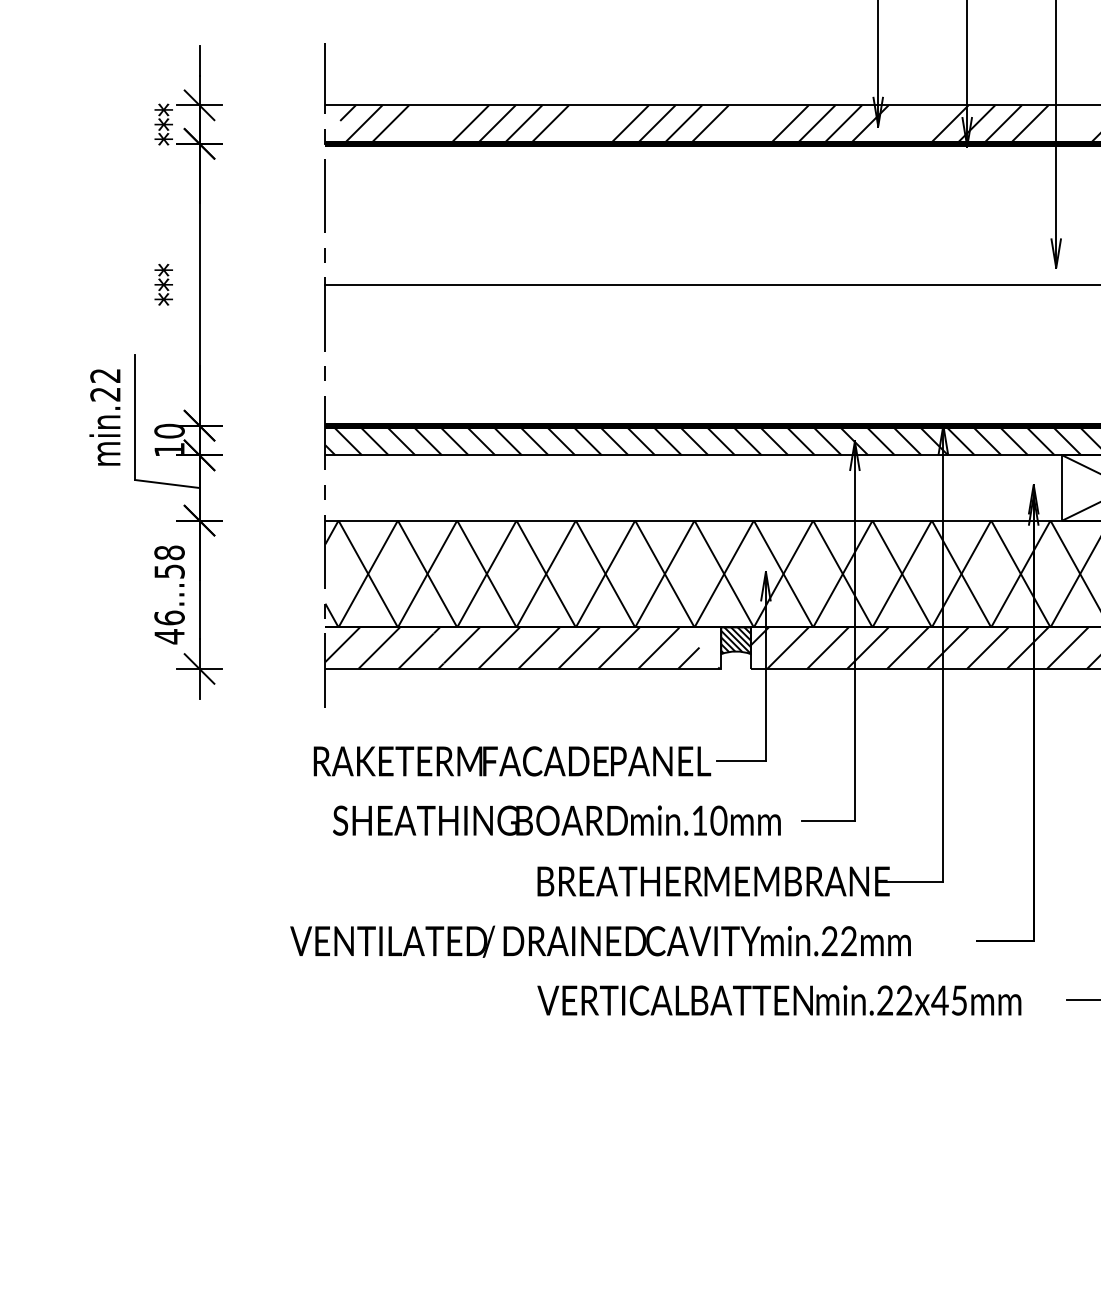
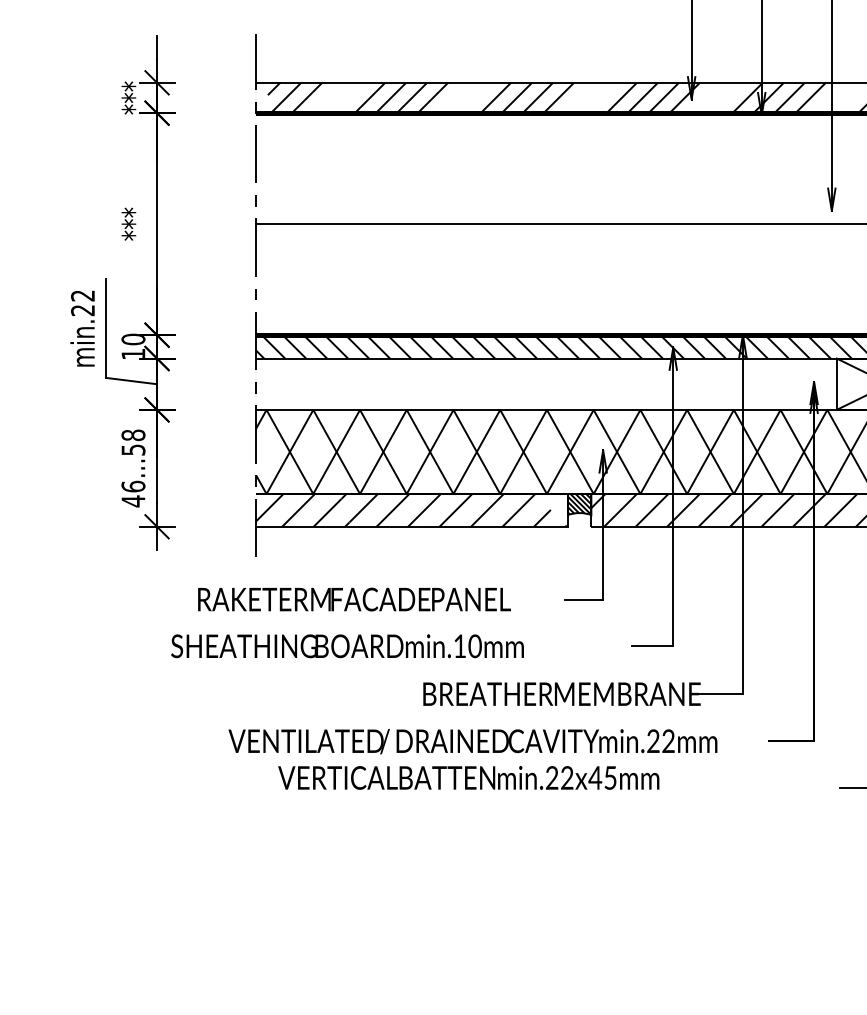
text: (512, 761) -> (354, 599), moved
text: (556, 820) -> (347, 646), moved
text: (779, 999) -> (468, 777), moved

